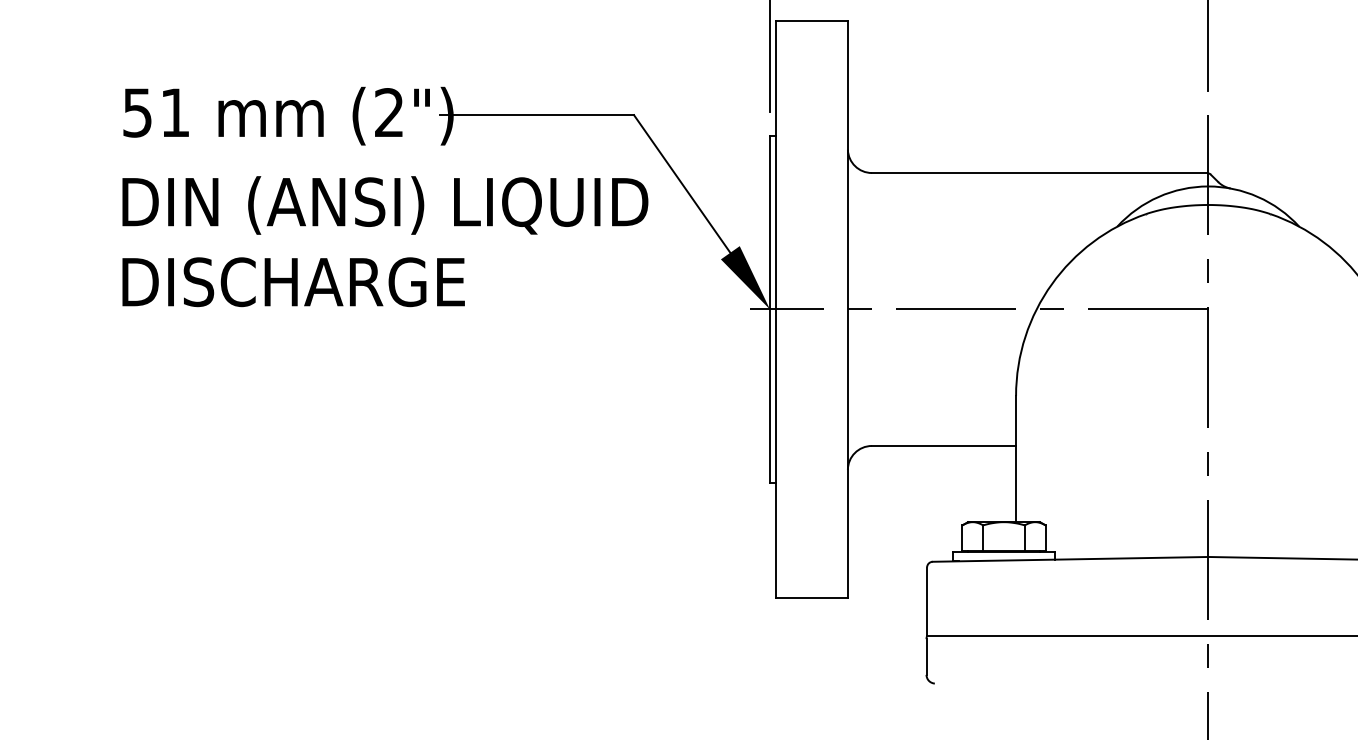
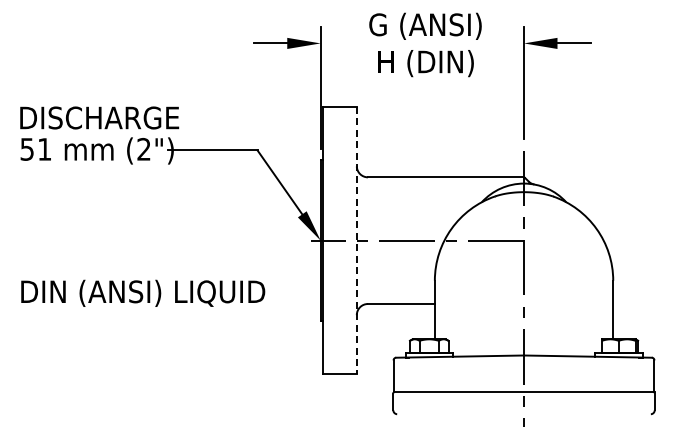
text: (385, 203) -> (143, 292), moved
text: (293, 281) -> (99, 117), moved
line: (847, 309) -> (356, 240), solid -> dashed

